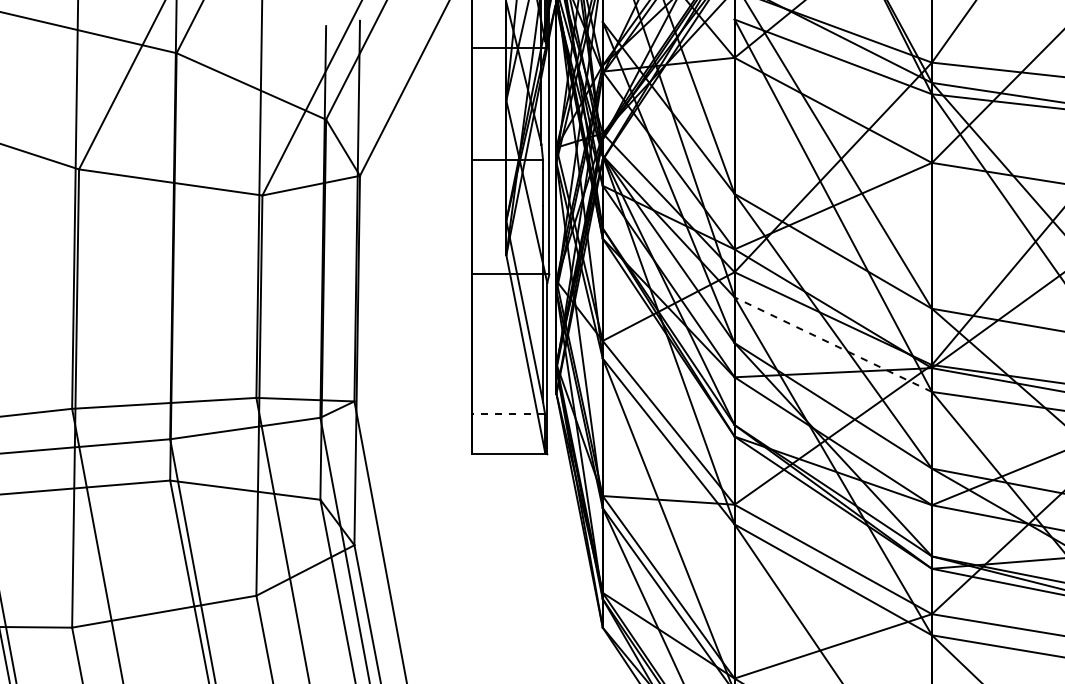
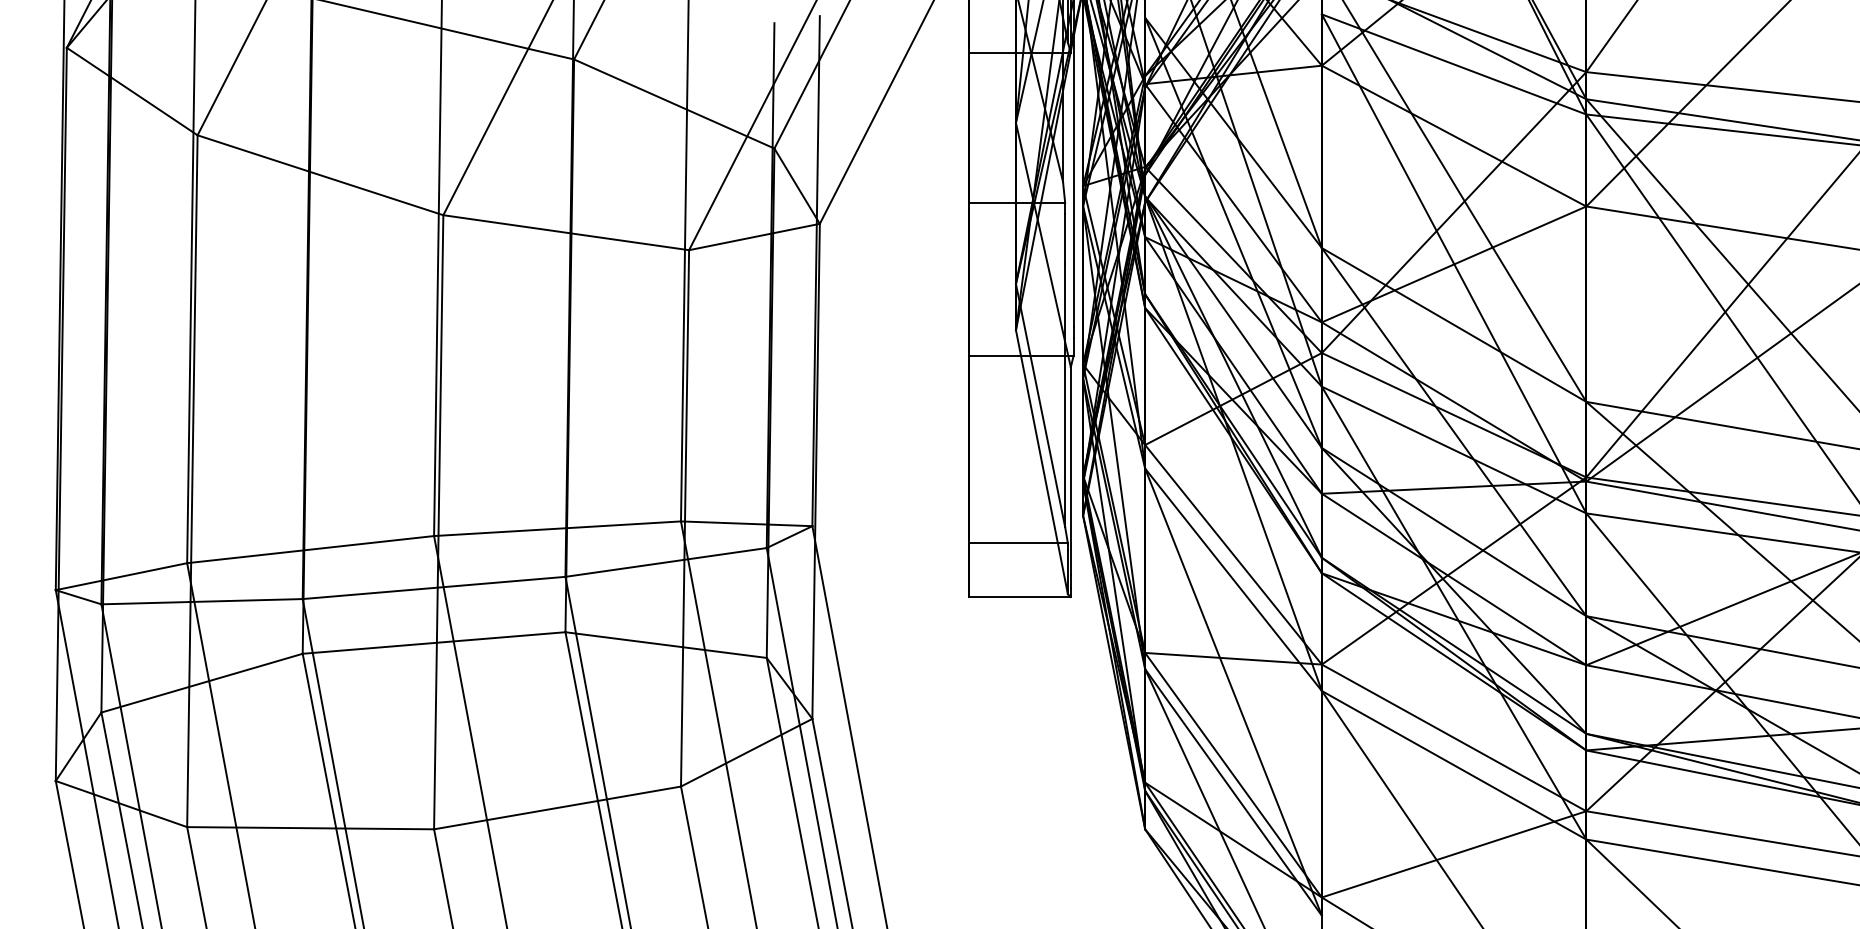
line: (833, 344) -> (1454, 450), dashed -> solid
line: (508, 414) -> (1018, 543), dashed -> solid

